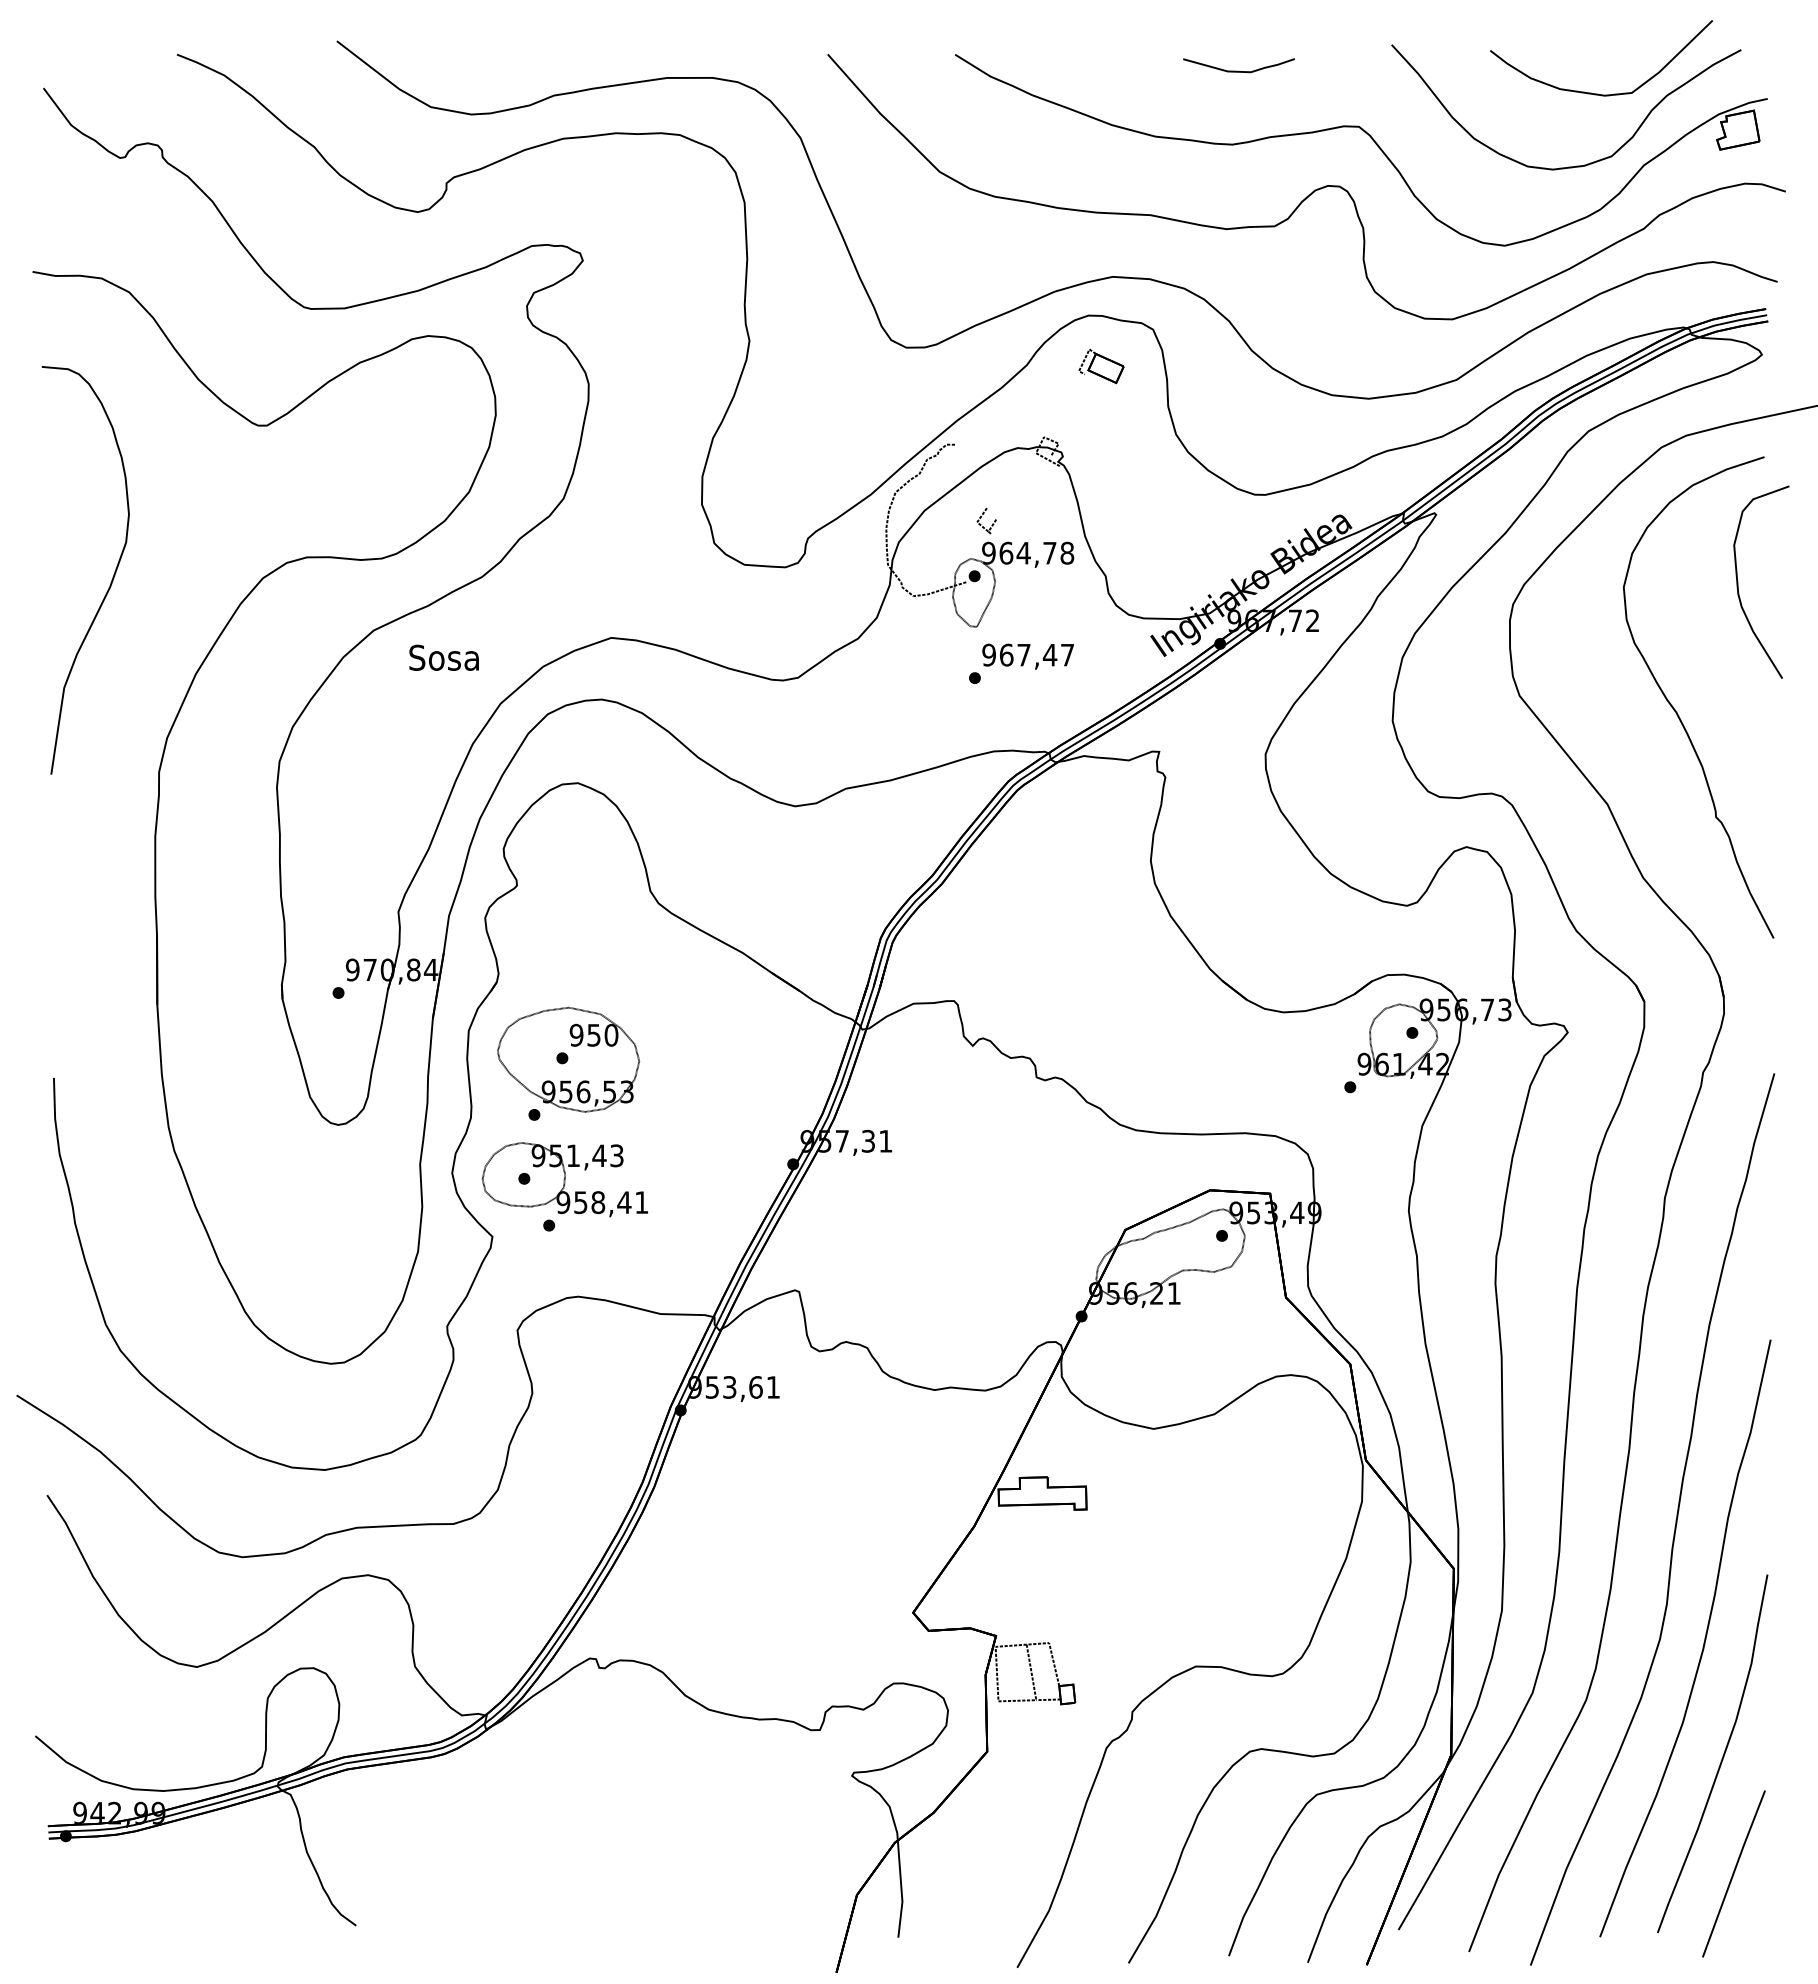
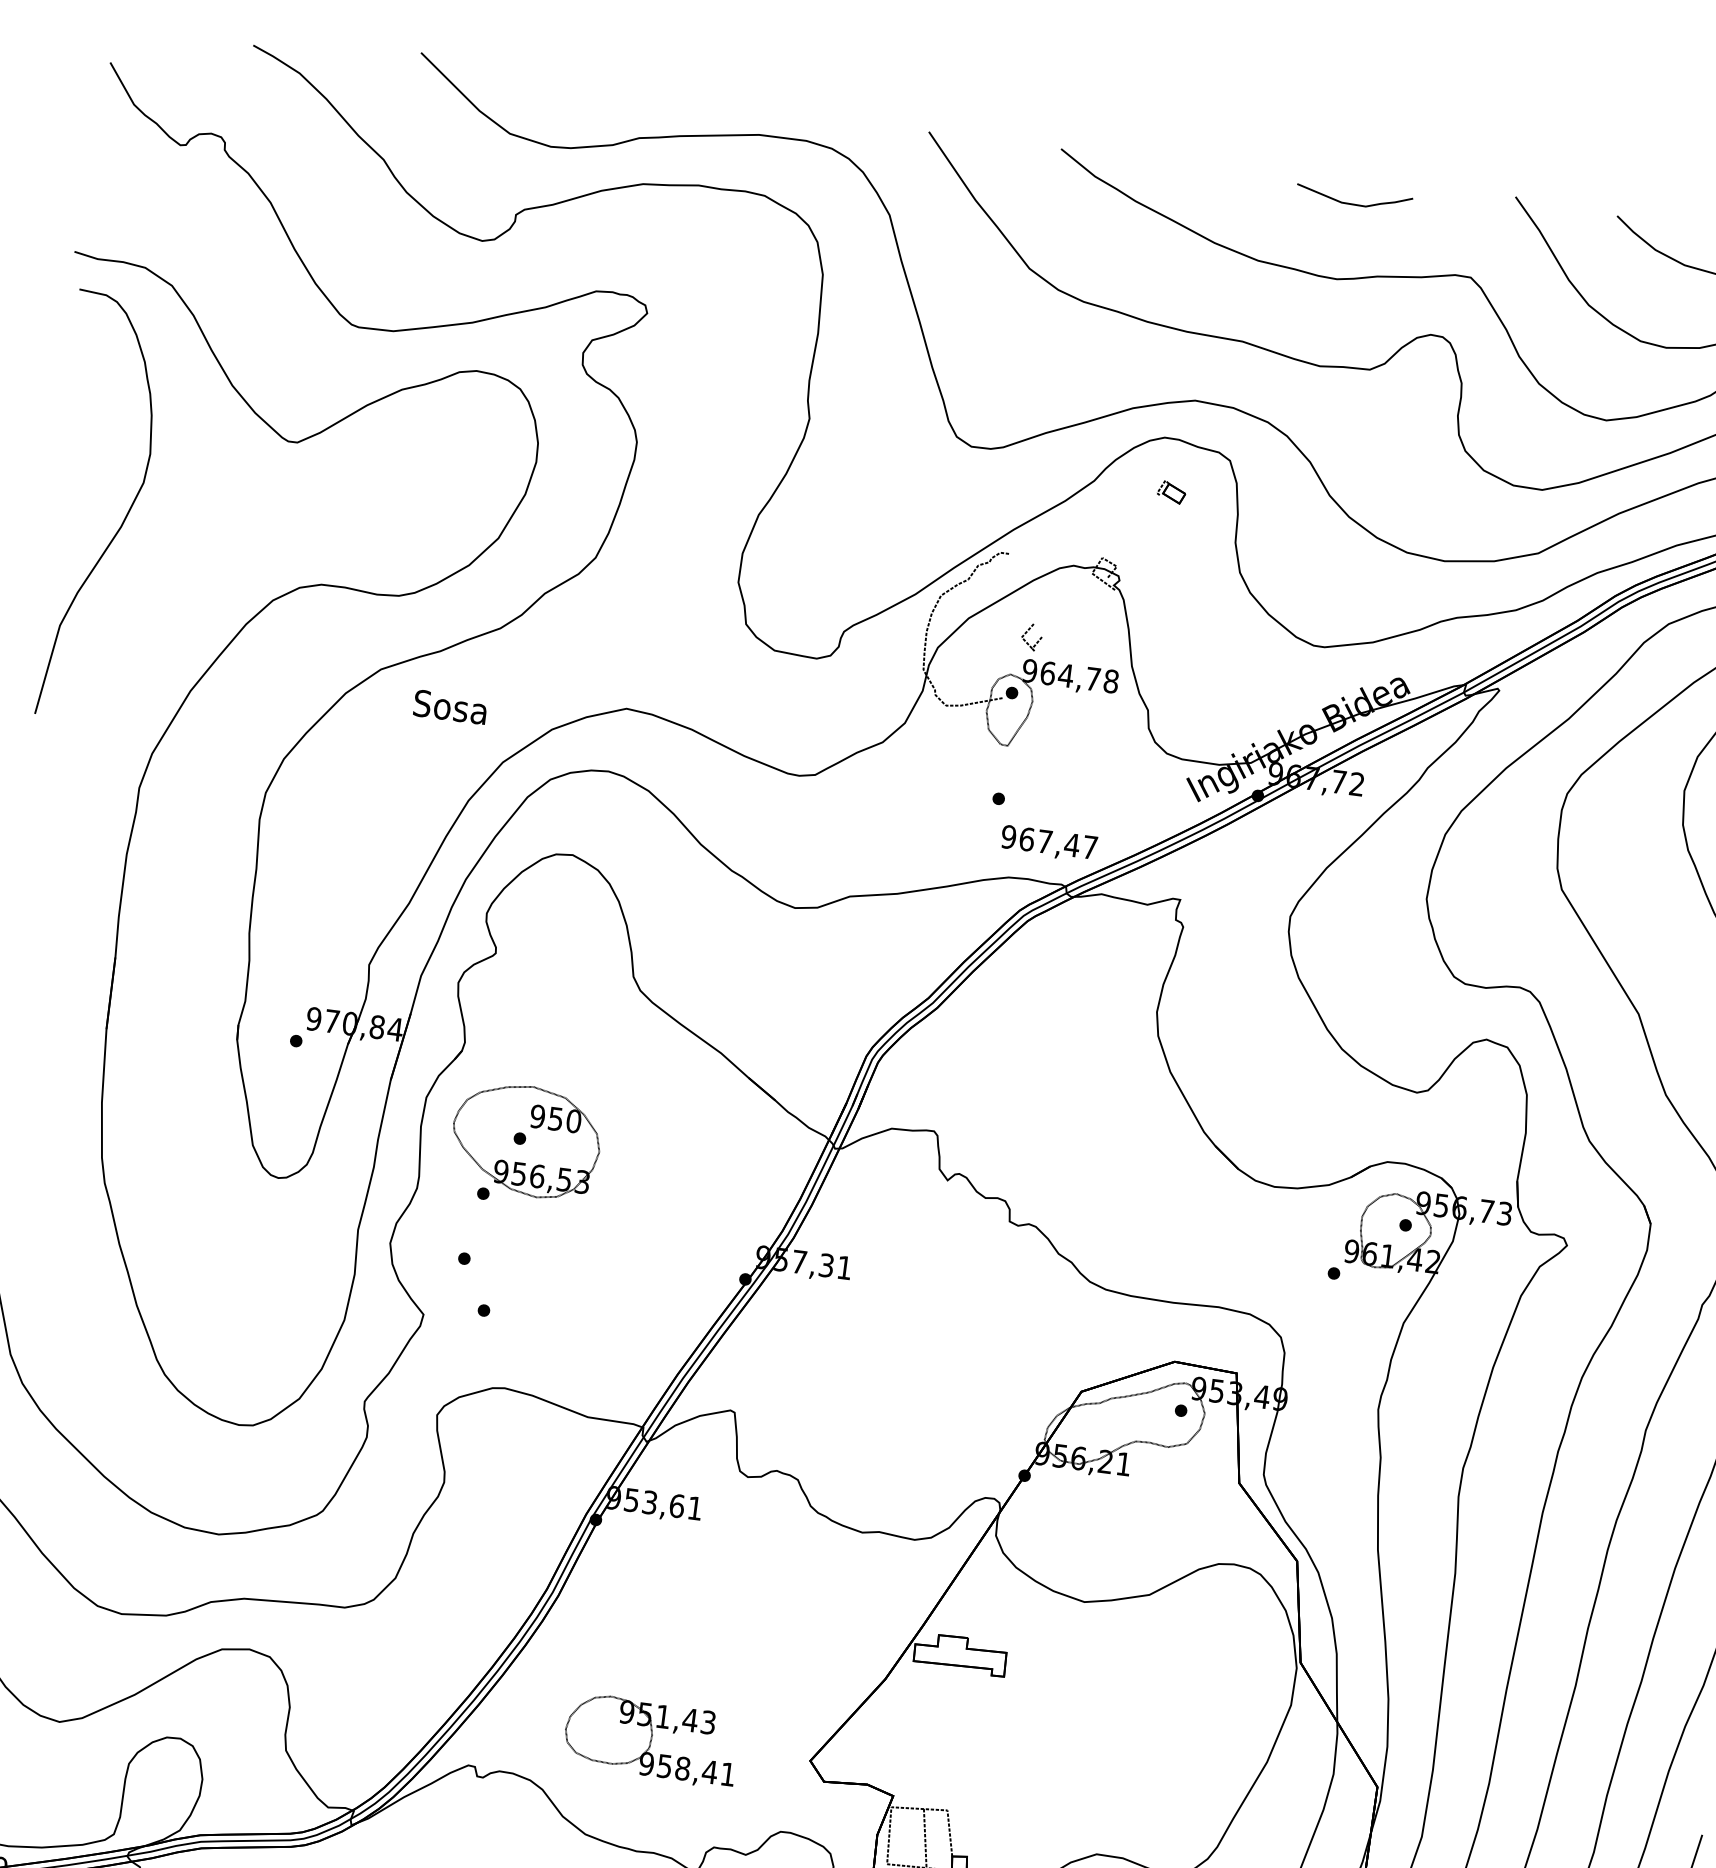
part: (1101, 366) -> (1171, 492), size x0.6
curve: (111, 579) -> (123, 519), moved
text: (1027, 656) -> (1048, 843), moved
part: (564, 1179) -> (650, 1740), moved

